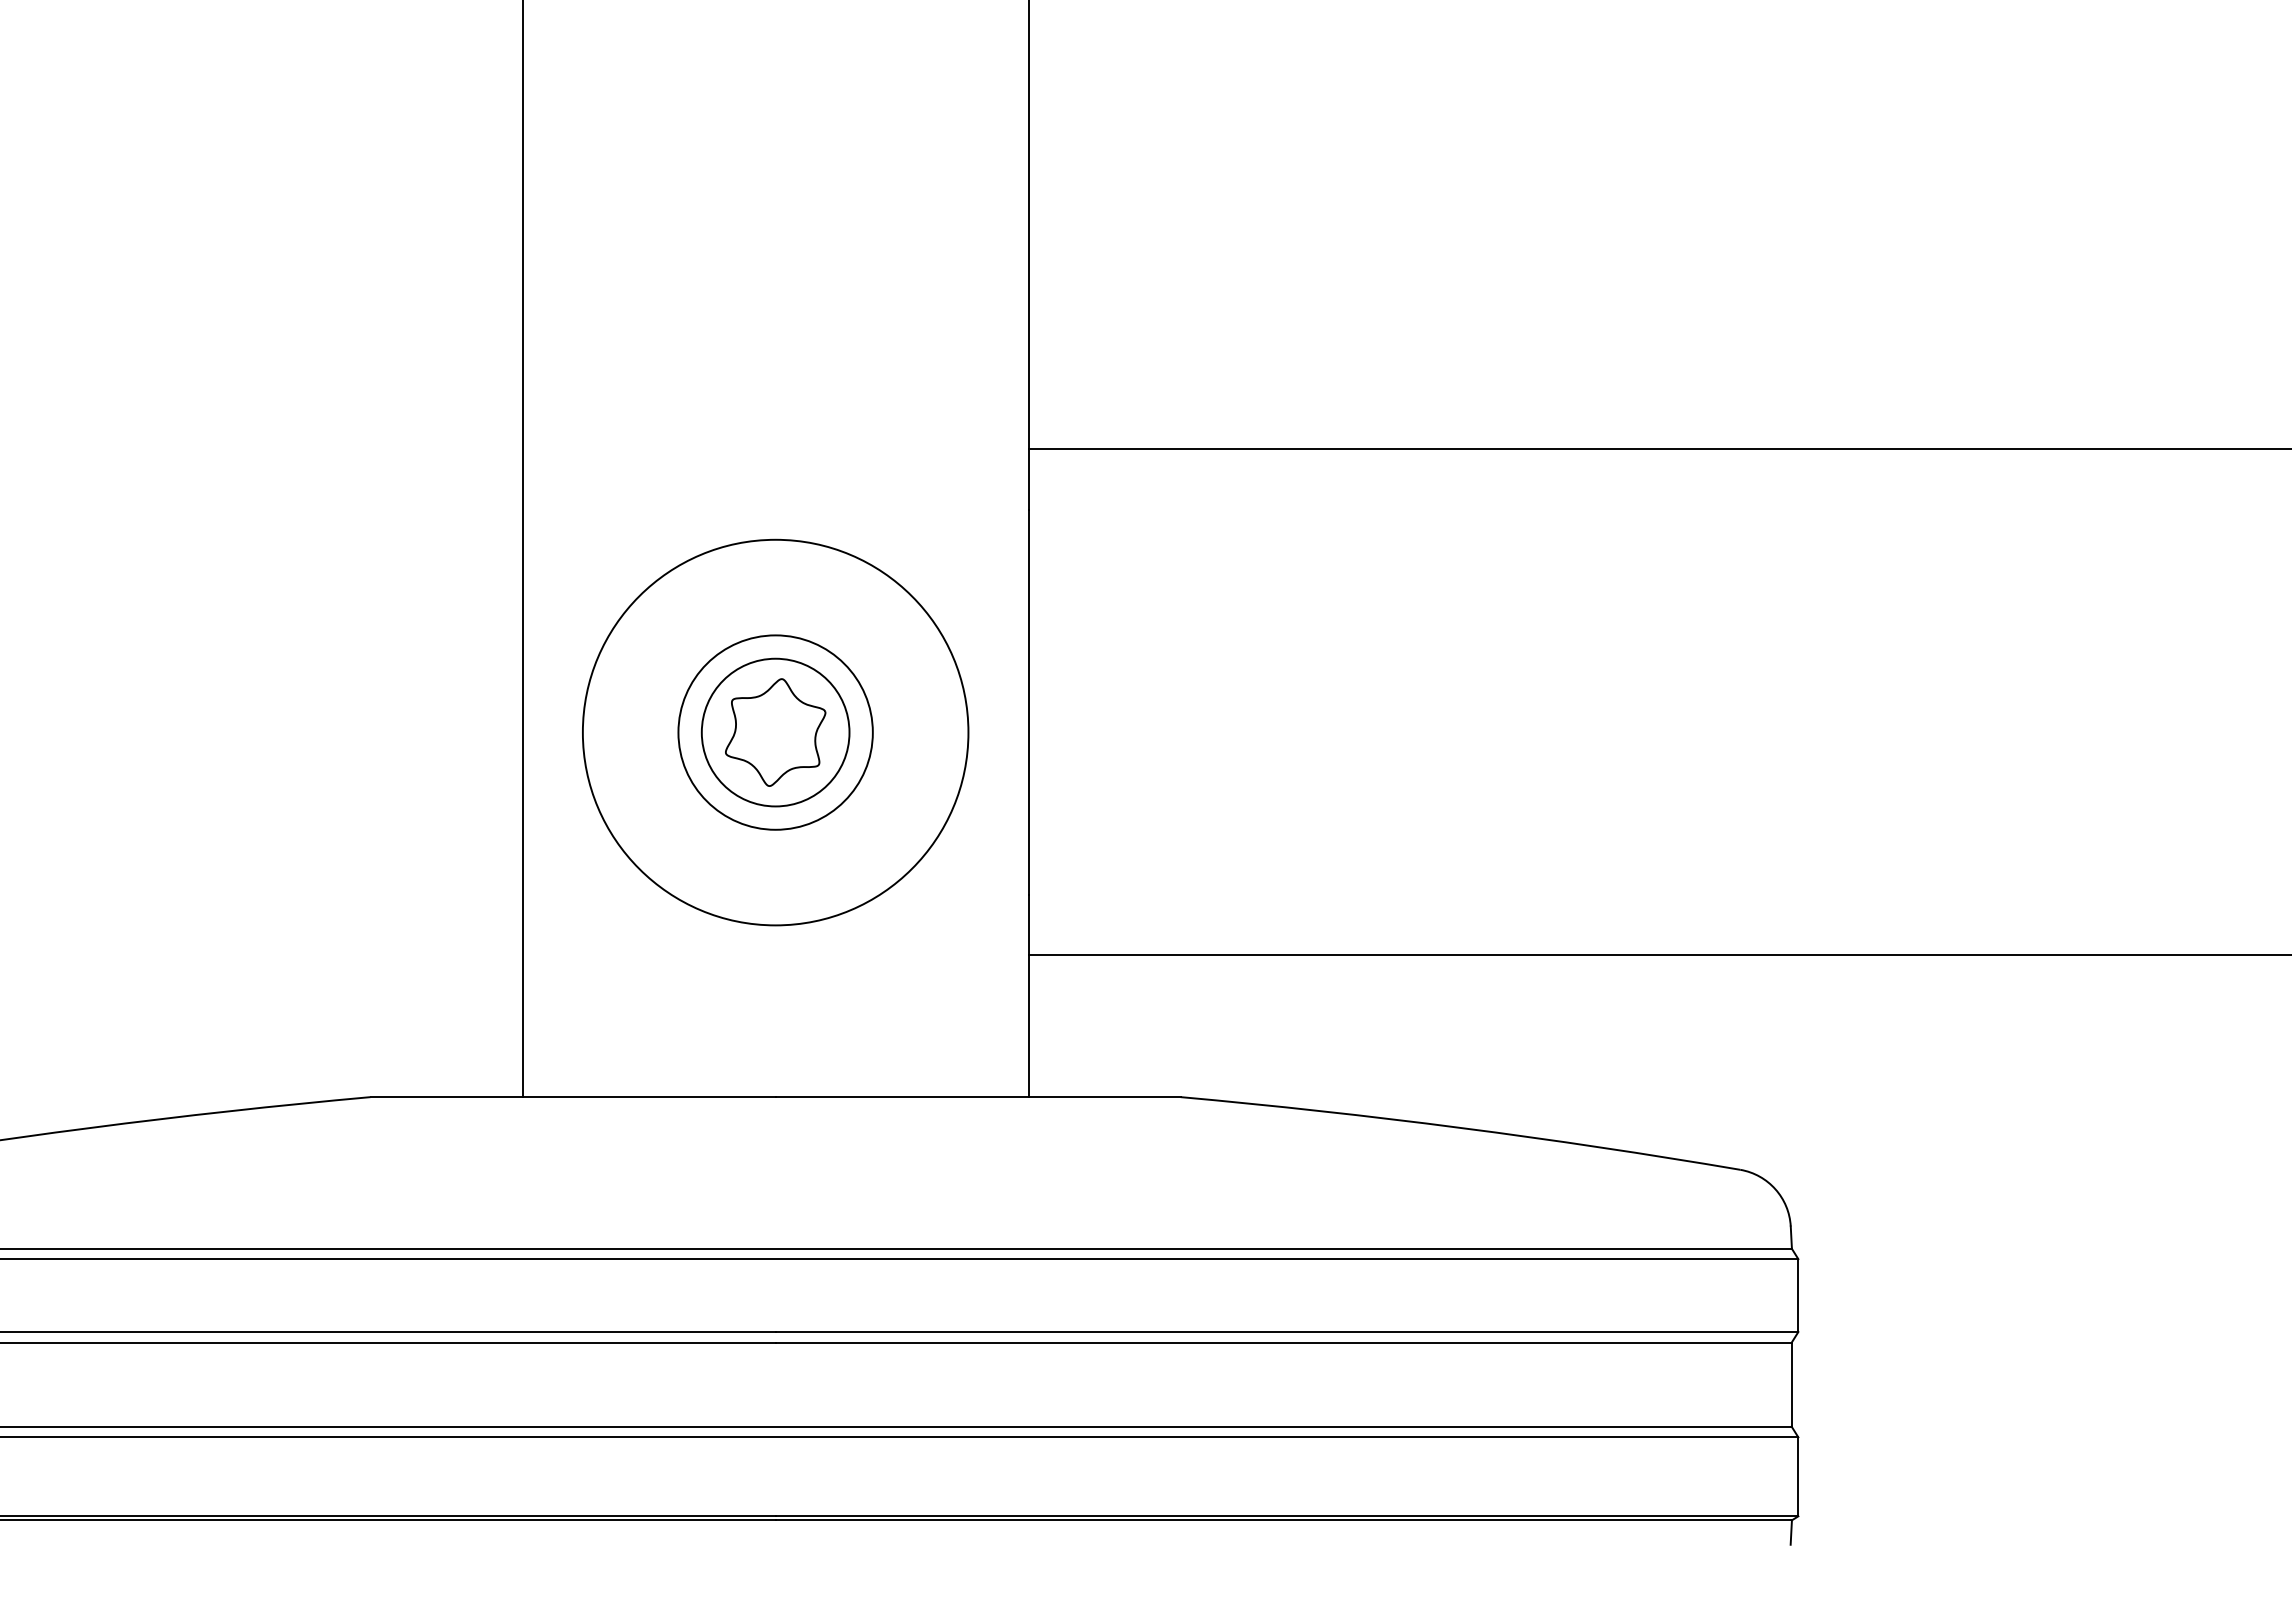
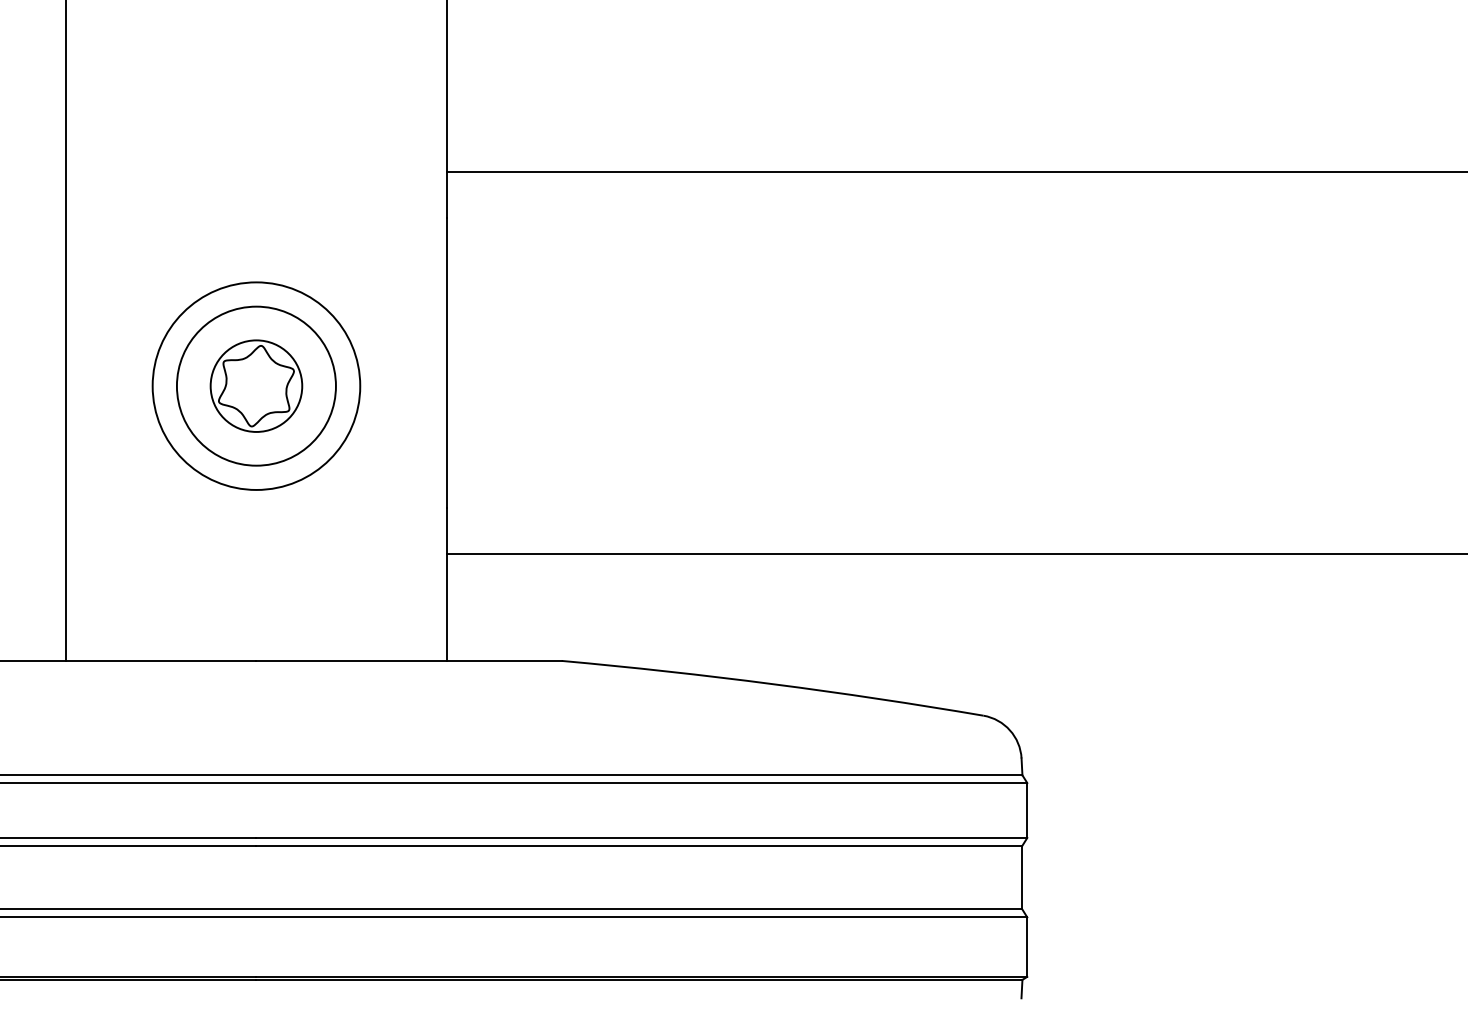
circle: (775, 732) -> (256, 386), size x0.62
circle: (775, 732) -> (256, 386), size x0.71
circle: (775, 732) -> (256, 386), size x1.43

